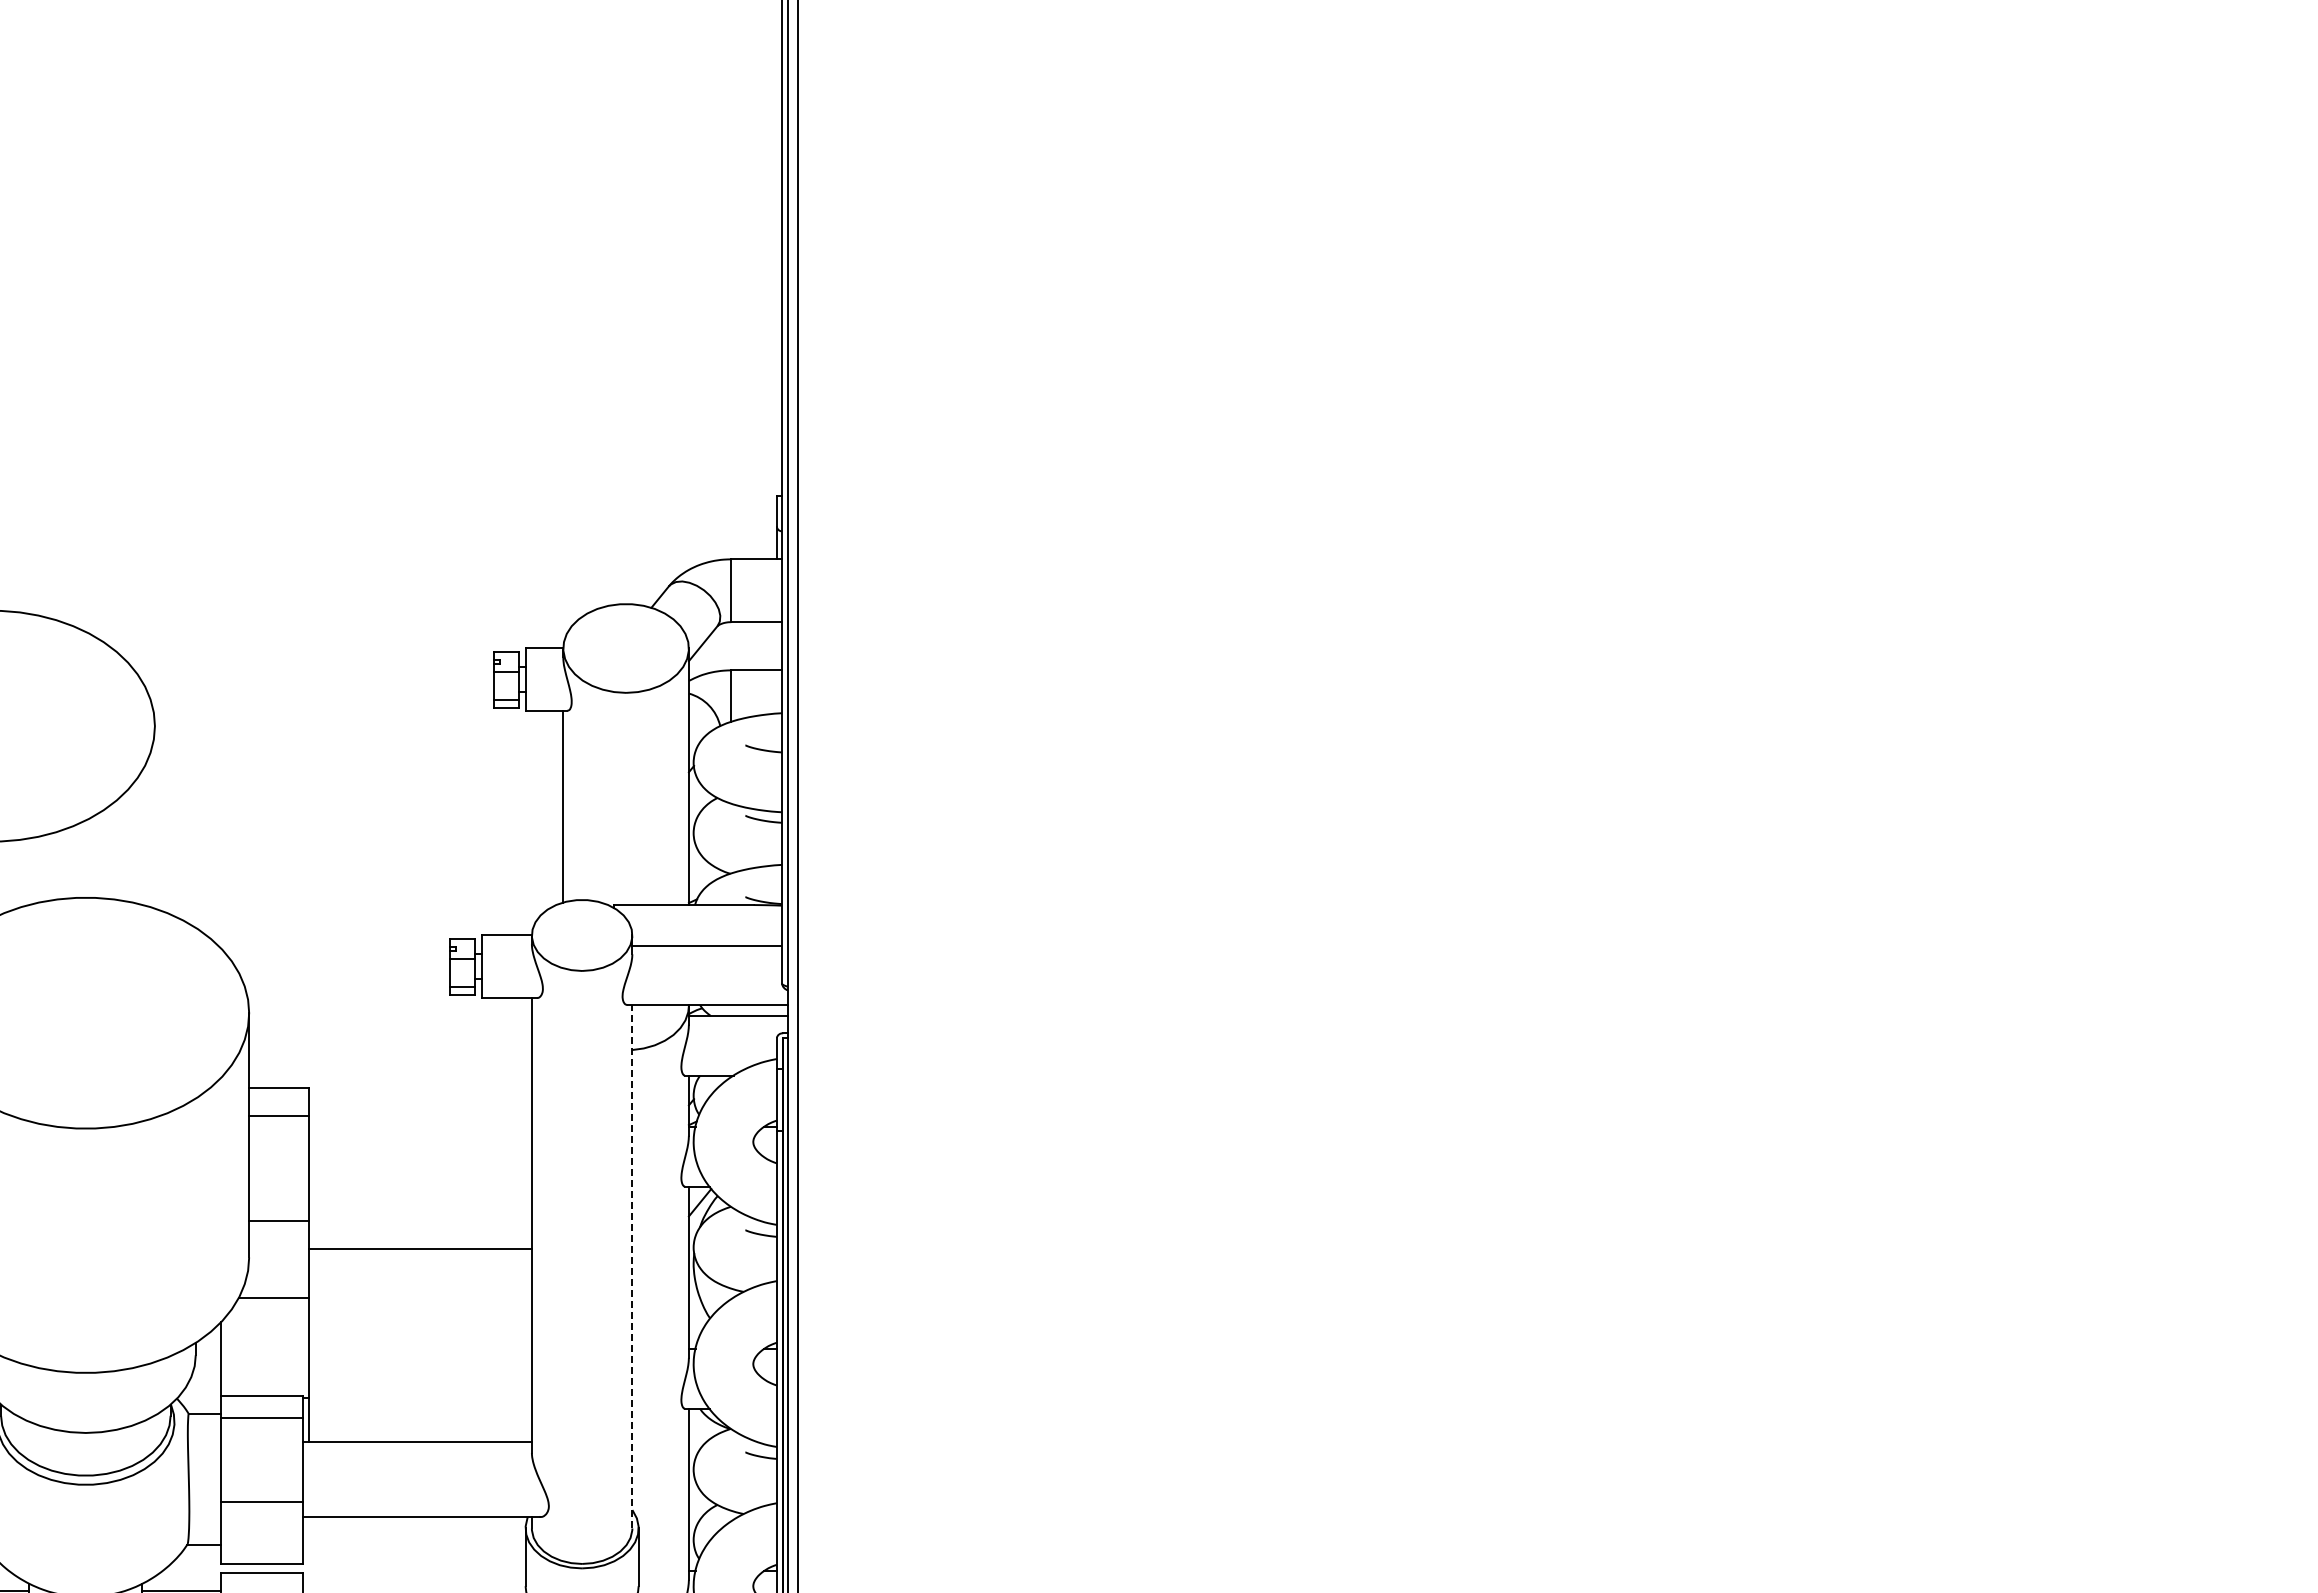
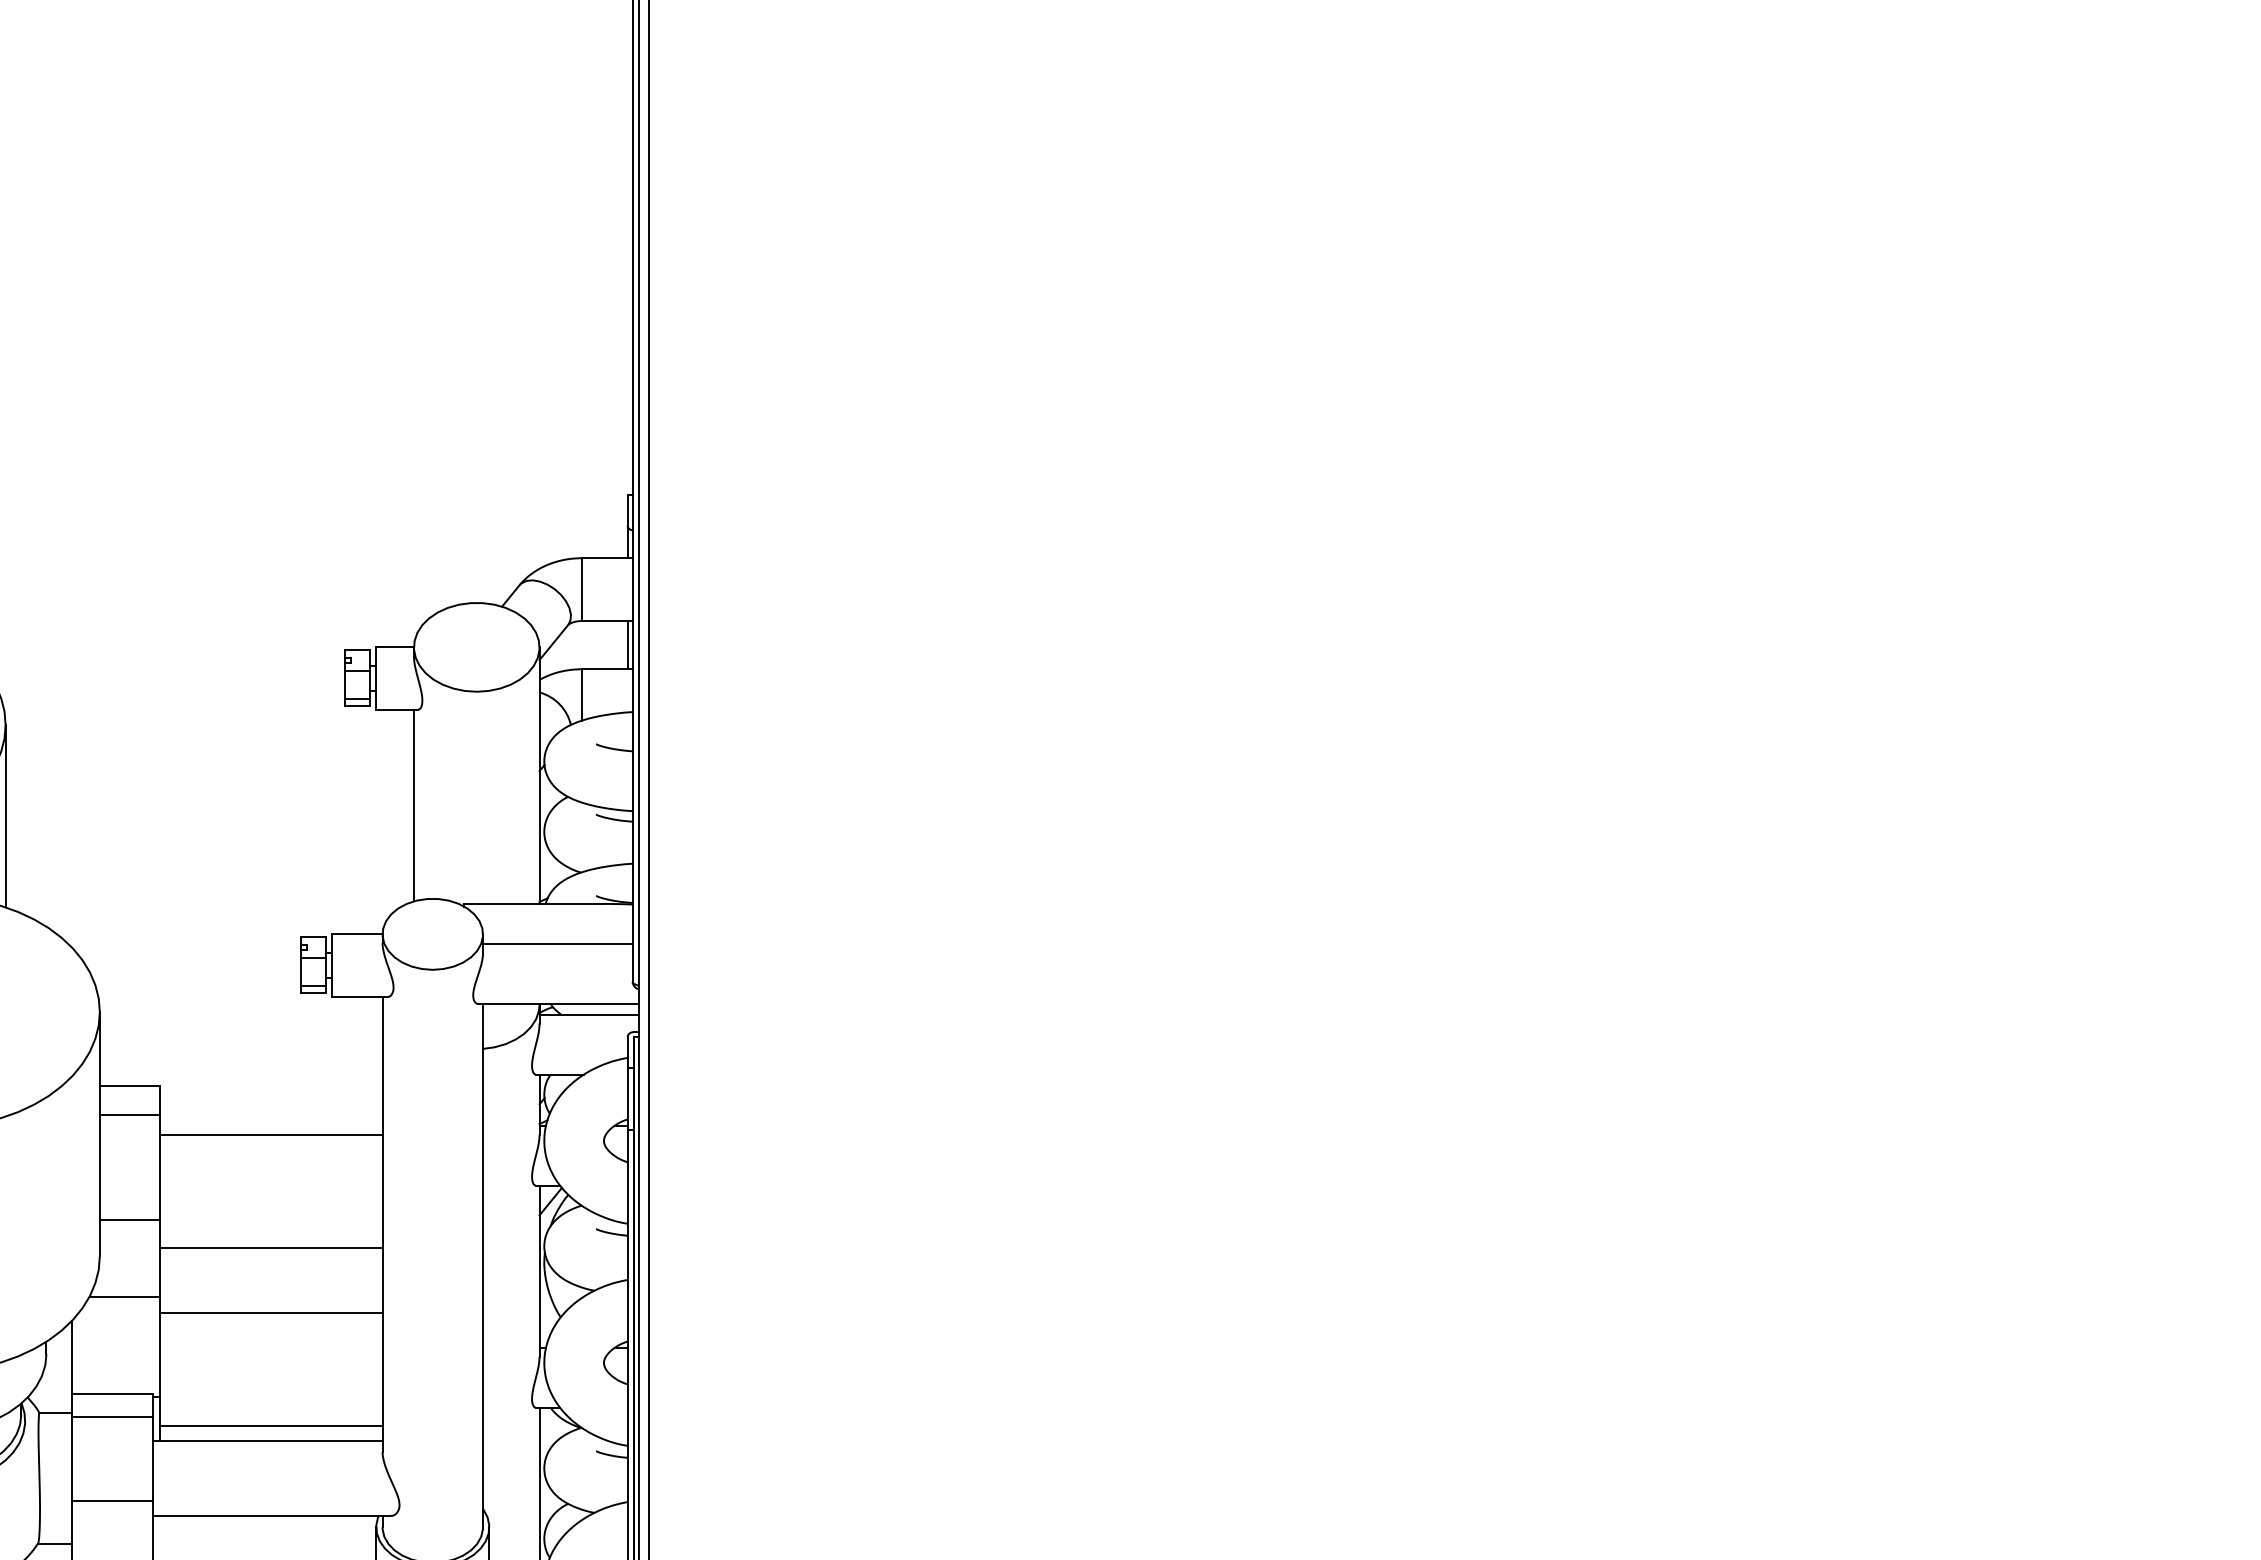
line: (776, 646) -> (627, 645), added
line: (154, 817) -> (5, 816), added
line: (419, 1136) -> (270, 1135), added
line: (632, 1266) -> (483, 1265), dashed -> solid
line: (419, 1313) -> (270, 1312), added
line: (419, 1426) -> (270, 1425), added

